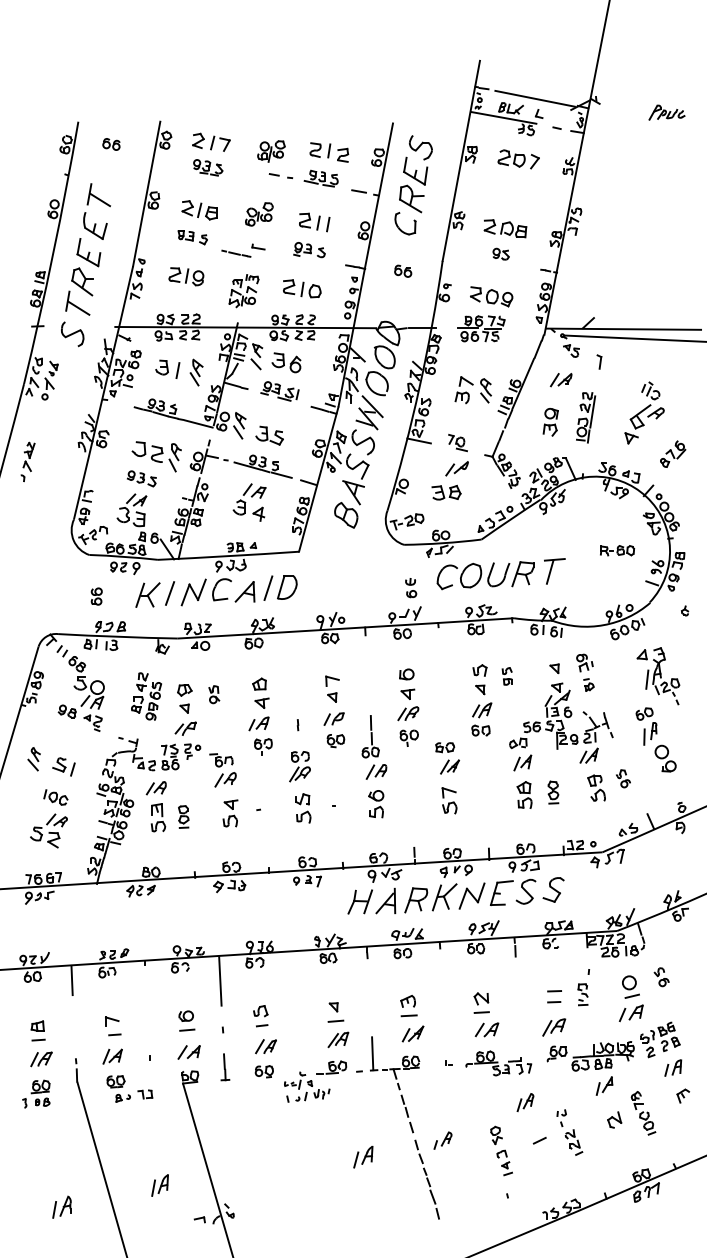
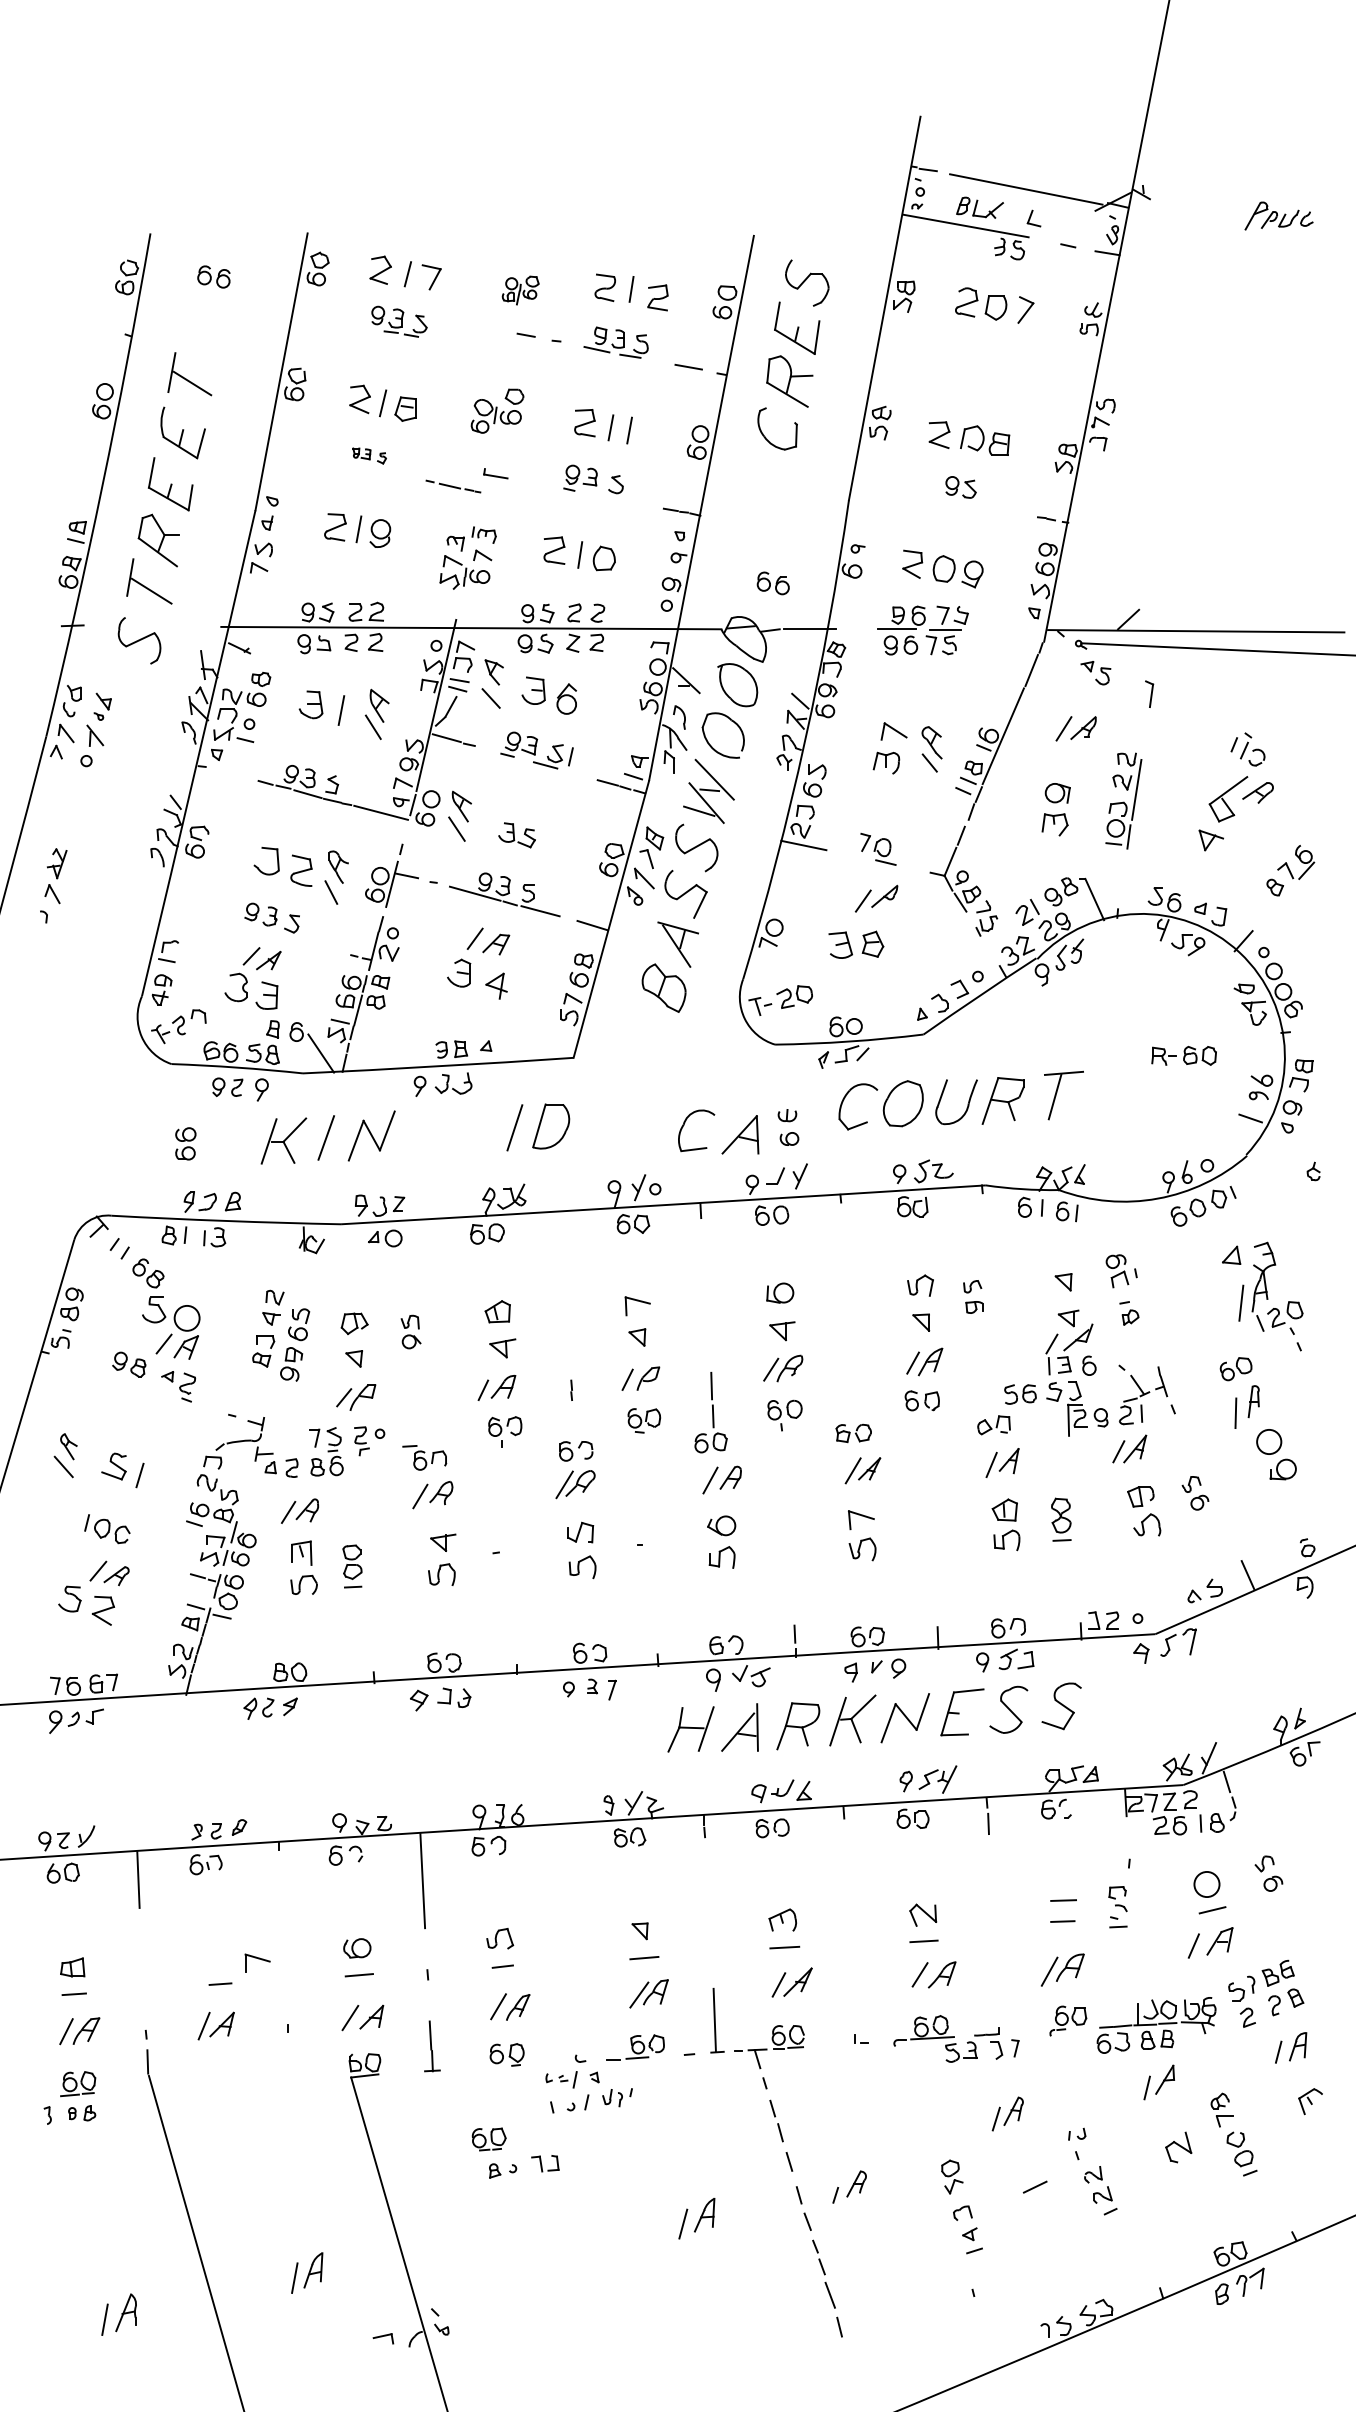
part: (271, 151) -> (520, 290), size x0.7
part: (192, 237) -> (369, 455), size x0.6
part: (403, 270) -> (773, 581), moved
part: (269, 435) -> (516, 835), size x0.7
part: (231, 582) -> (714, 1116), moved
part: (112, 1021) -> (258, 1962), moved
part: (129, 1088) -> (515, 2152), moved

